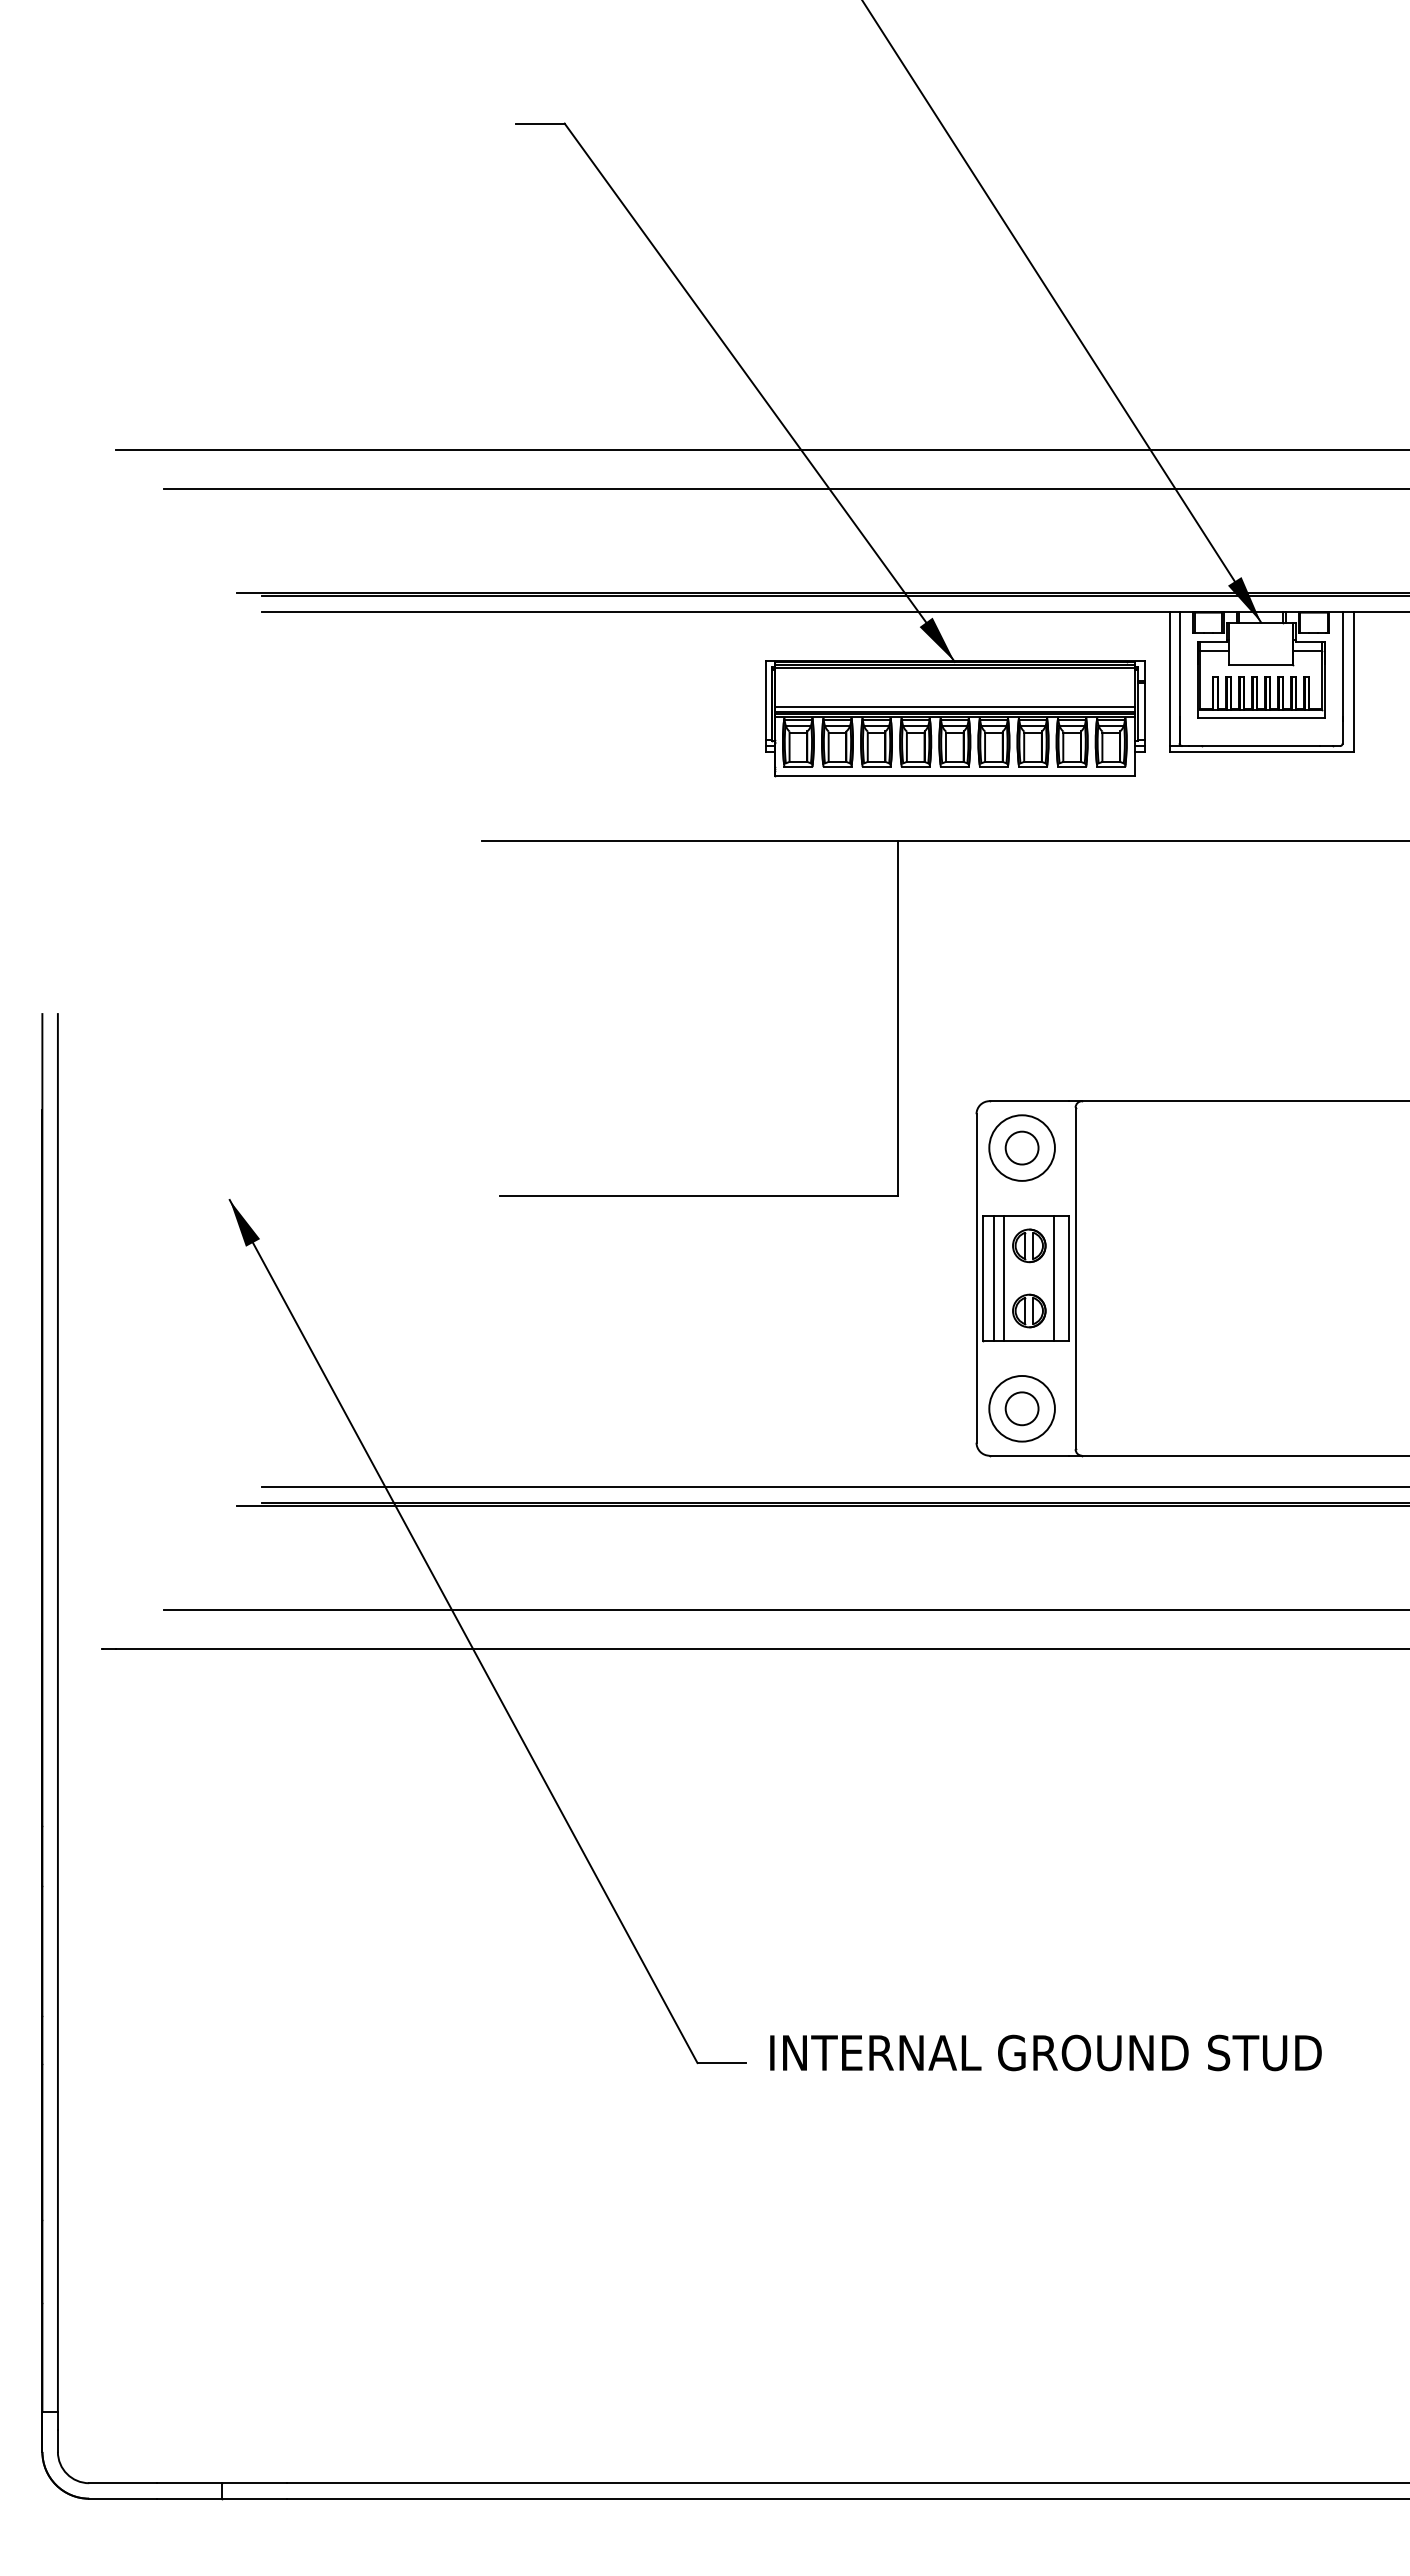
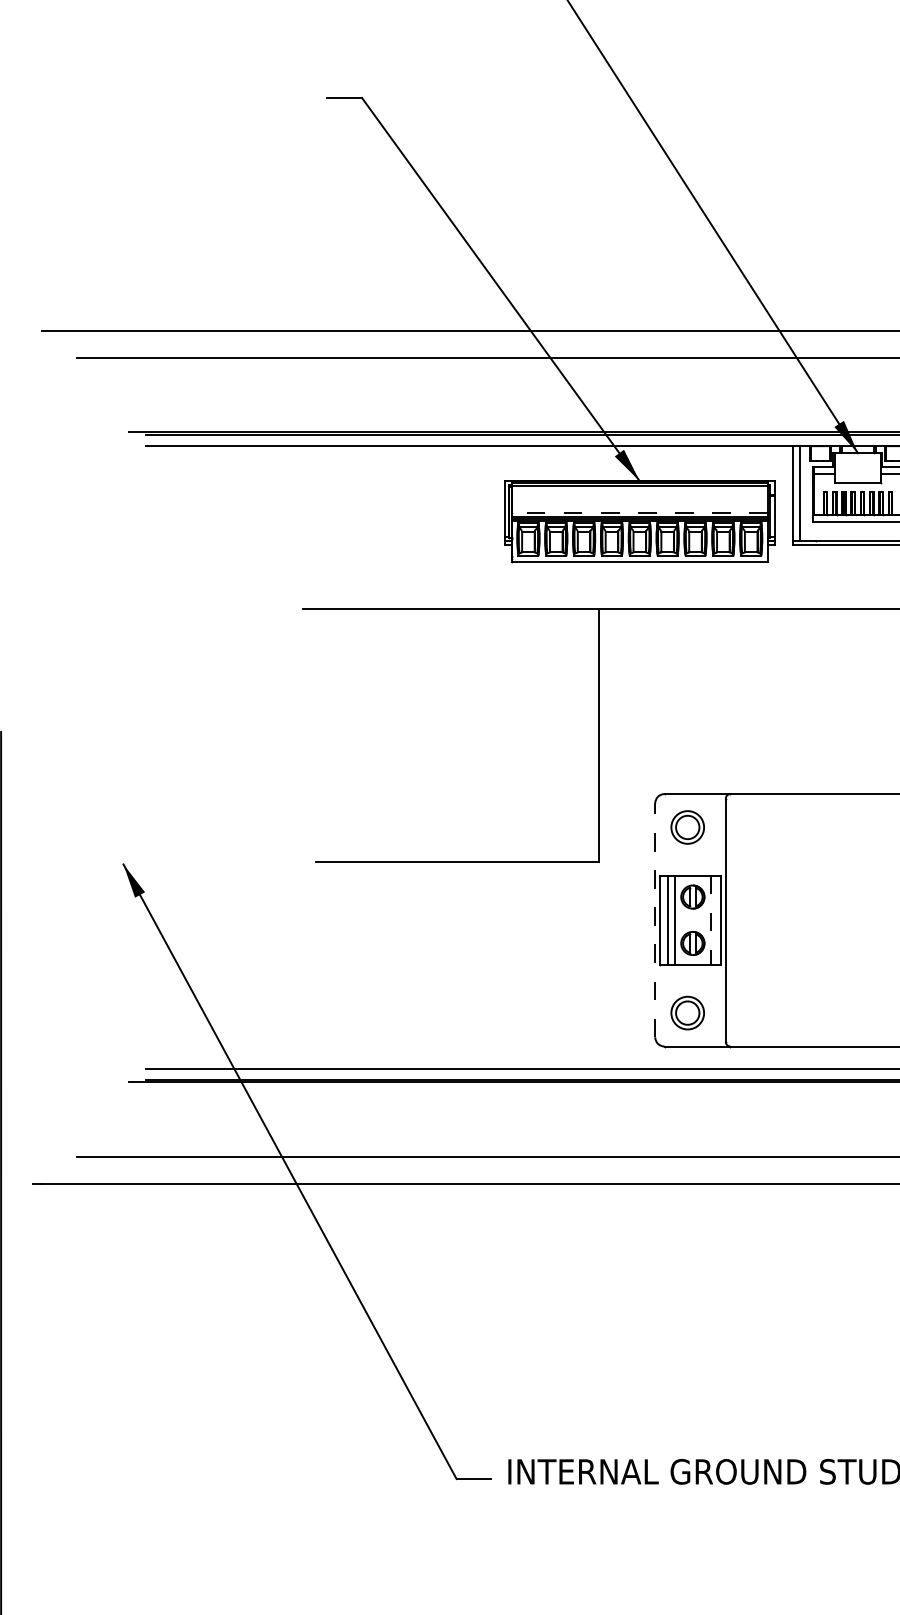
line: (954, 707) -> (639, 513), solid -> dashed
circle: (1021, 1147) -> (687, 827), size x0.7
line: (976, 1277) -> (655, 919), solid -> dashed
line: (1054, 1278) -> (710, 920), solid -> dashed
circle: (1021, 1408) -> (687, 1012), size x0.7

